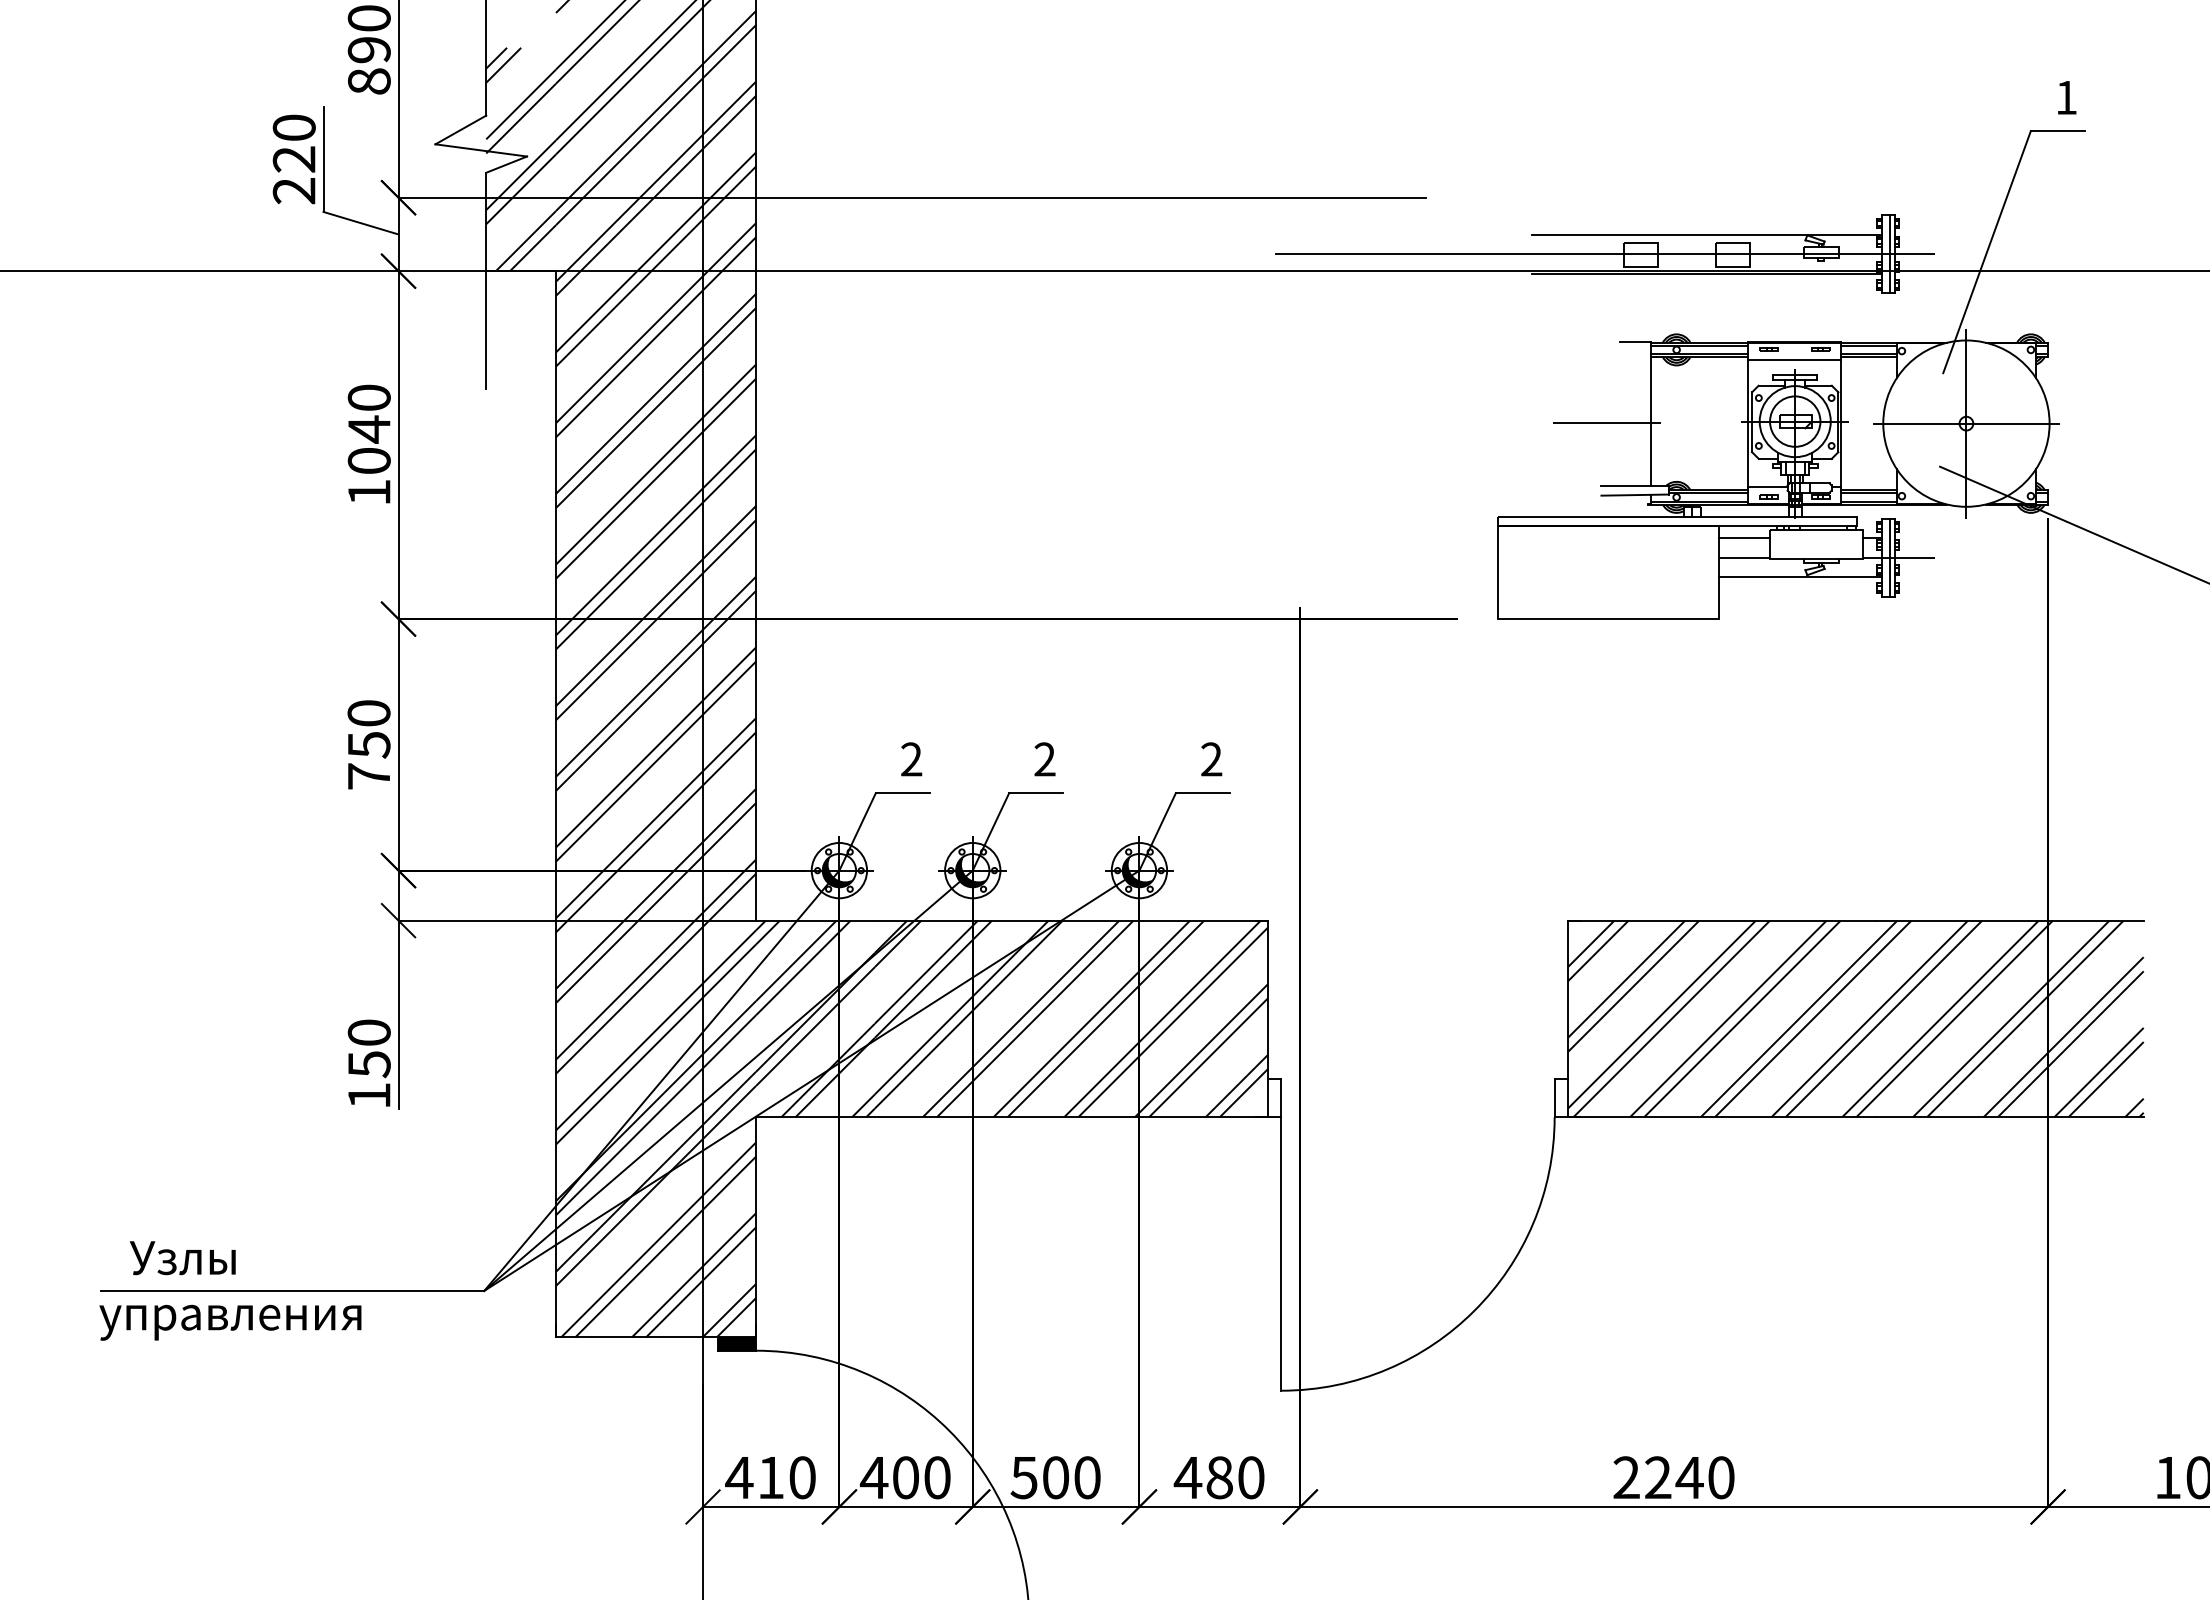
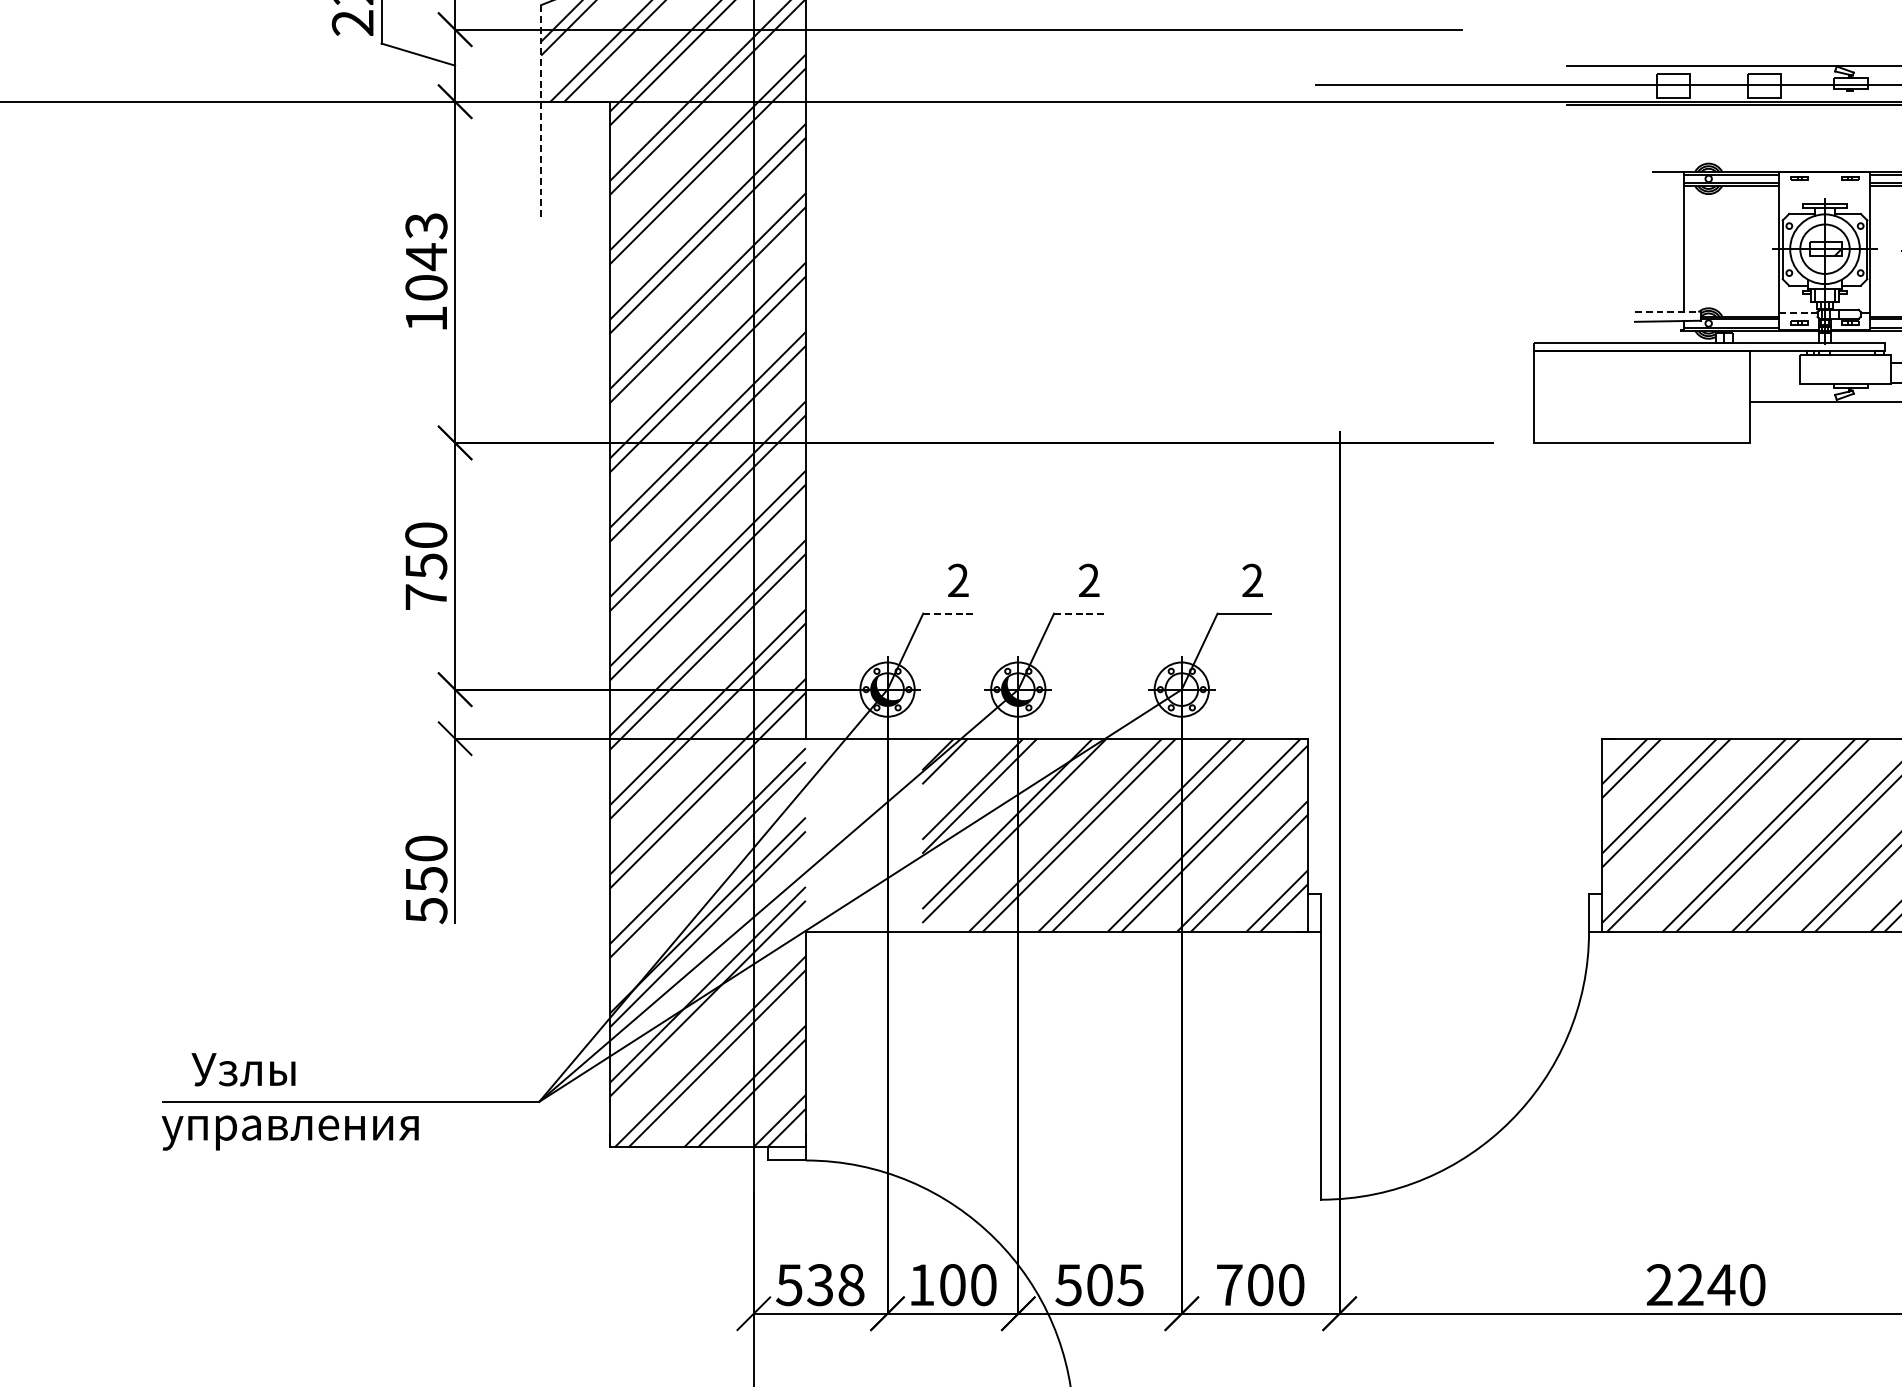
line: (486, 281) -> (541, 111), solid -> dashed
line: (1794, 360) -> (1824, 189), removed
text: (368, 397) -> (425, 225), 1040 -> 1043
line: (1606, 423) -> (1639, 251), removed
line: (1635, 485) -> (1668, 311), solid -> dashed
line: (1768, 486) -> (1798, 312), solid -> dashed
line: (1744, 537) -> (1775, 362), removed
line: (1744, 557) -> (1775, 382), removed
line: (903, 793) -> (950, 613), solid -> dashed
line: (1036, 793) -> (1080, 613), solid -> dashed
fill: (1137, 871) -> (1179, 690), removed
hatch: (815, 1018) -> (864, 834), removed
text: (369, 1096) -> (426, 911), 150 -> 550
fill: (736, 1343) -> (786, 1153), removed
text: (770, 1477) -> (819, 1284), 410 -> 538
text: (873, 1477) -> (920, 1284), 400 -> 100
text: (1086, 1477) -> (1129, 1284), 500 -> 505
text: (1202, 1477) -> (1243, 1284), 480 -> 700

